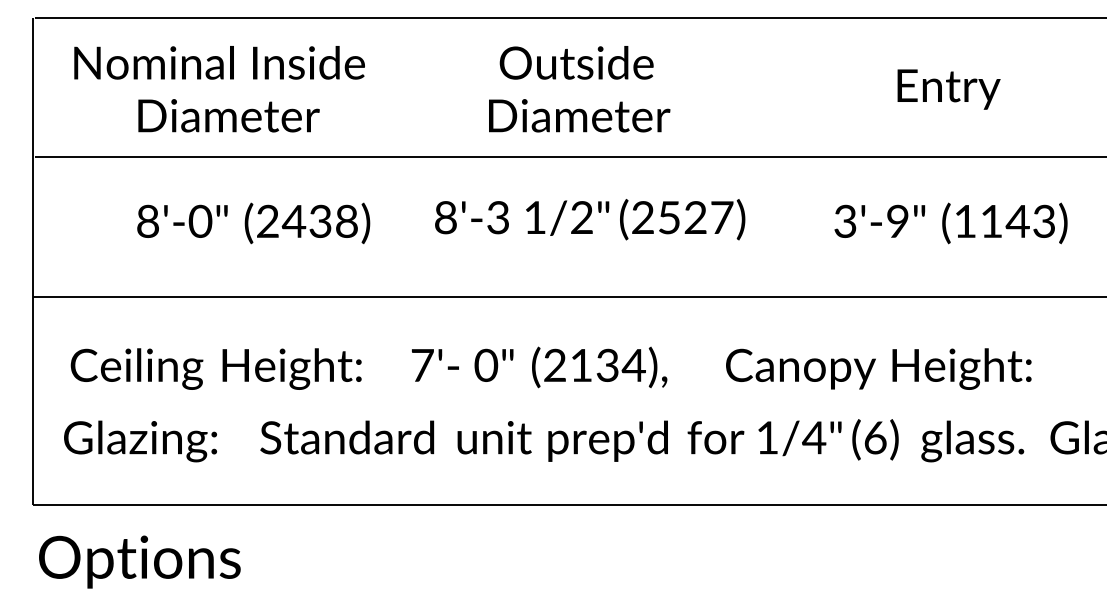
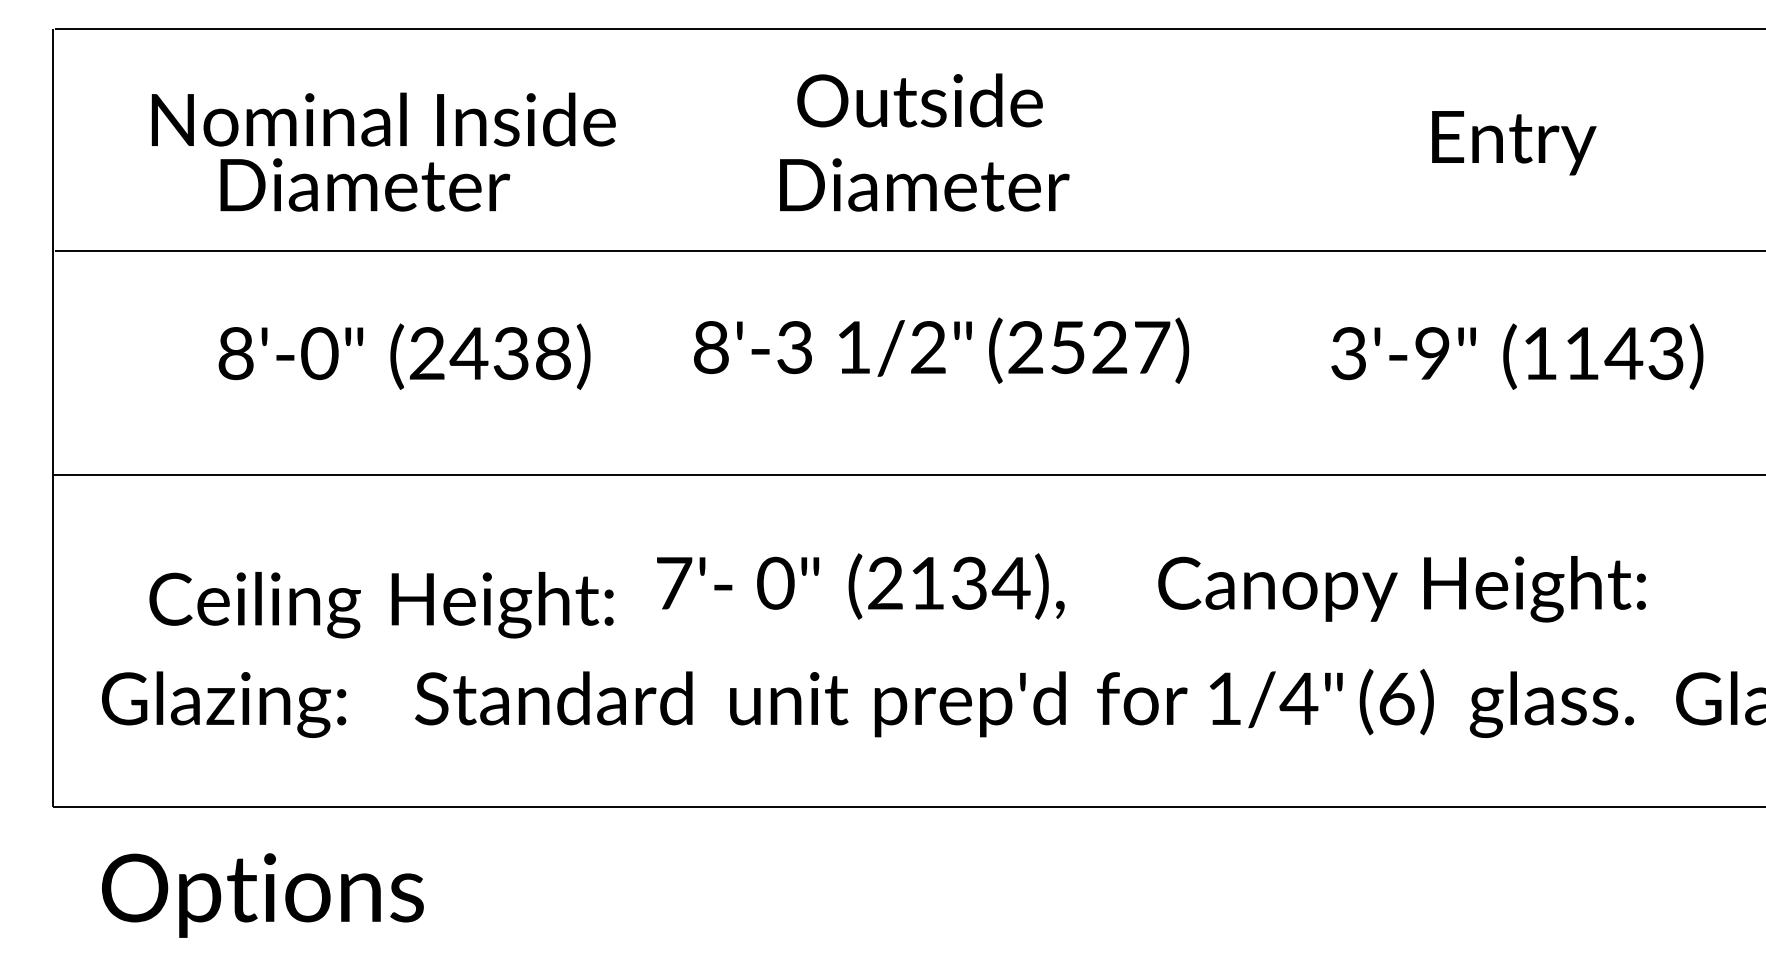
text: (219, 62) -> (383, 119), moved
text: (215, 368) -> (380, 604), moved
text: (139, 561) -> (262, 894), moved

